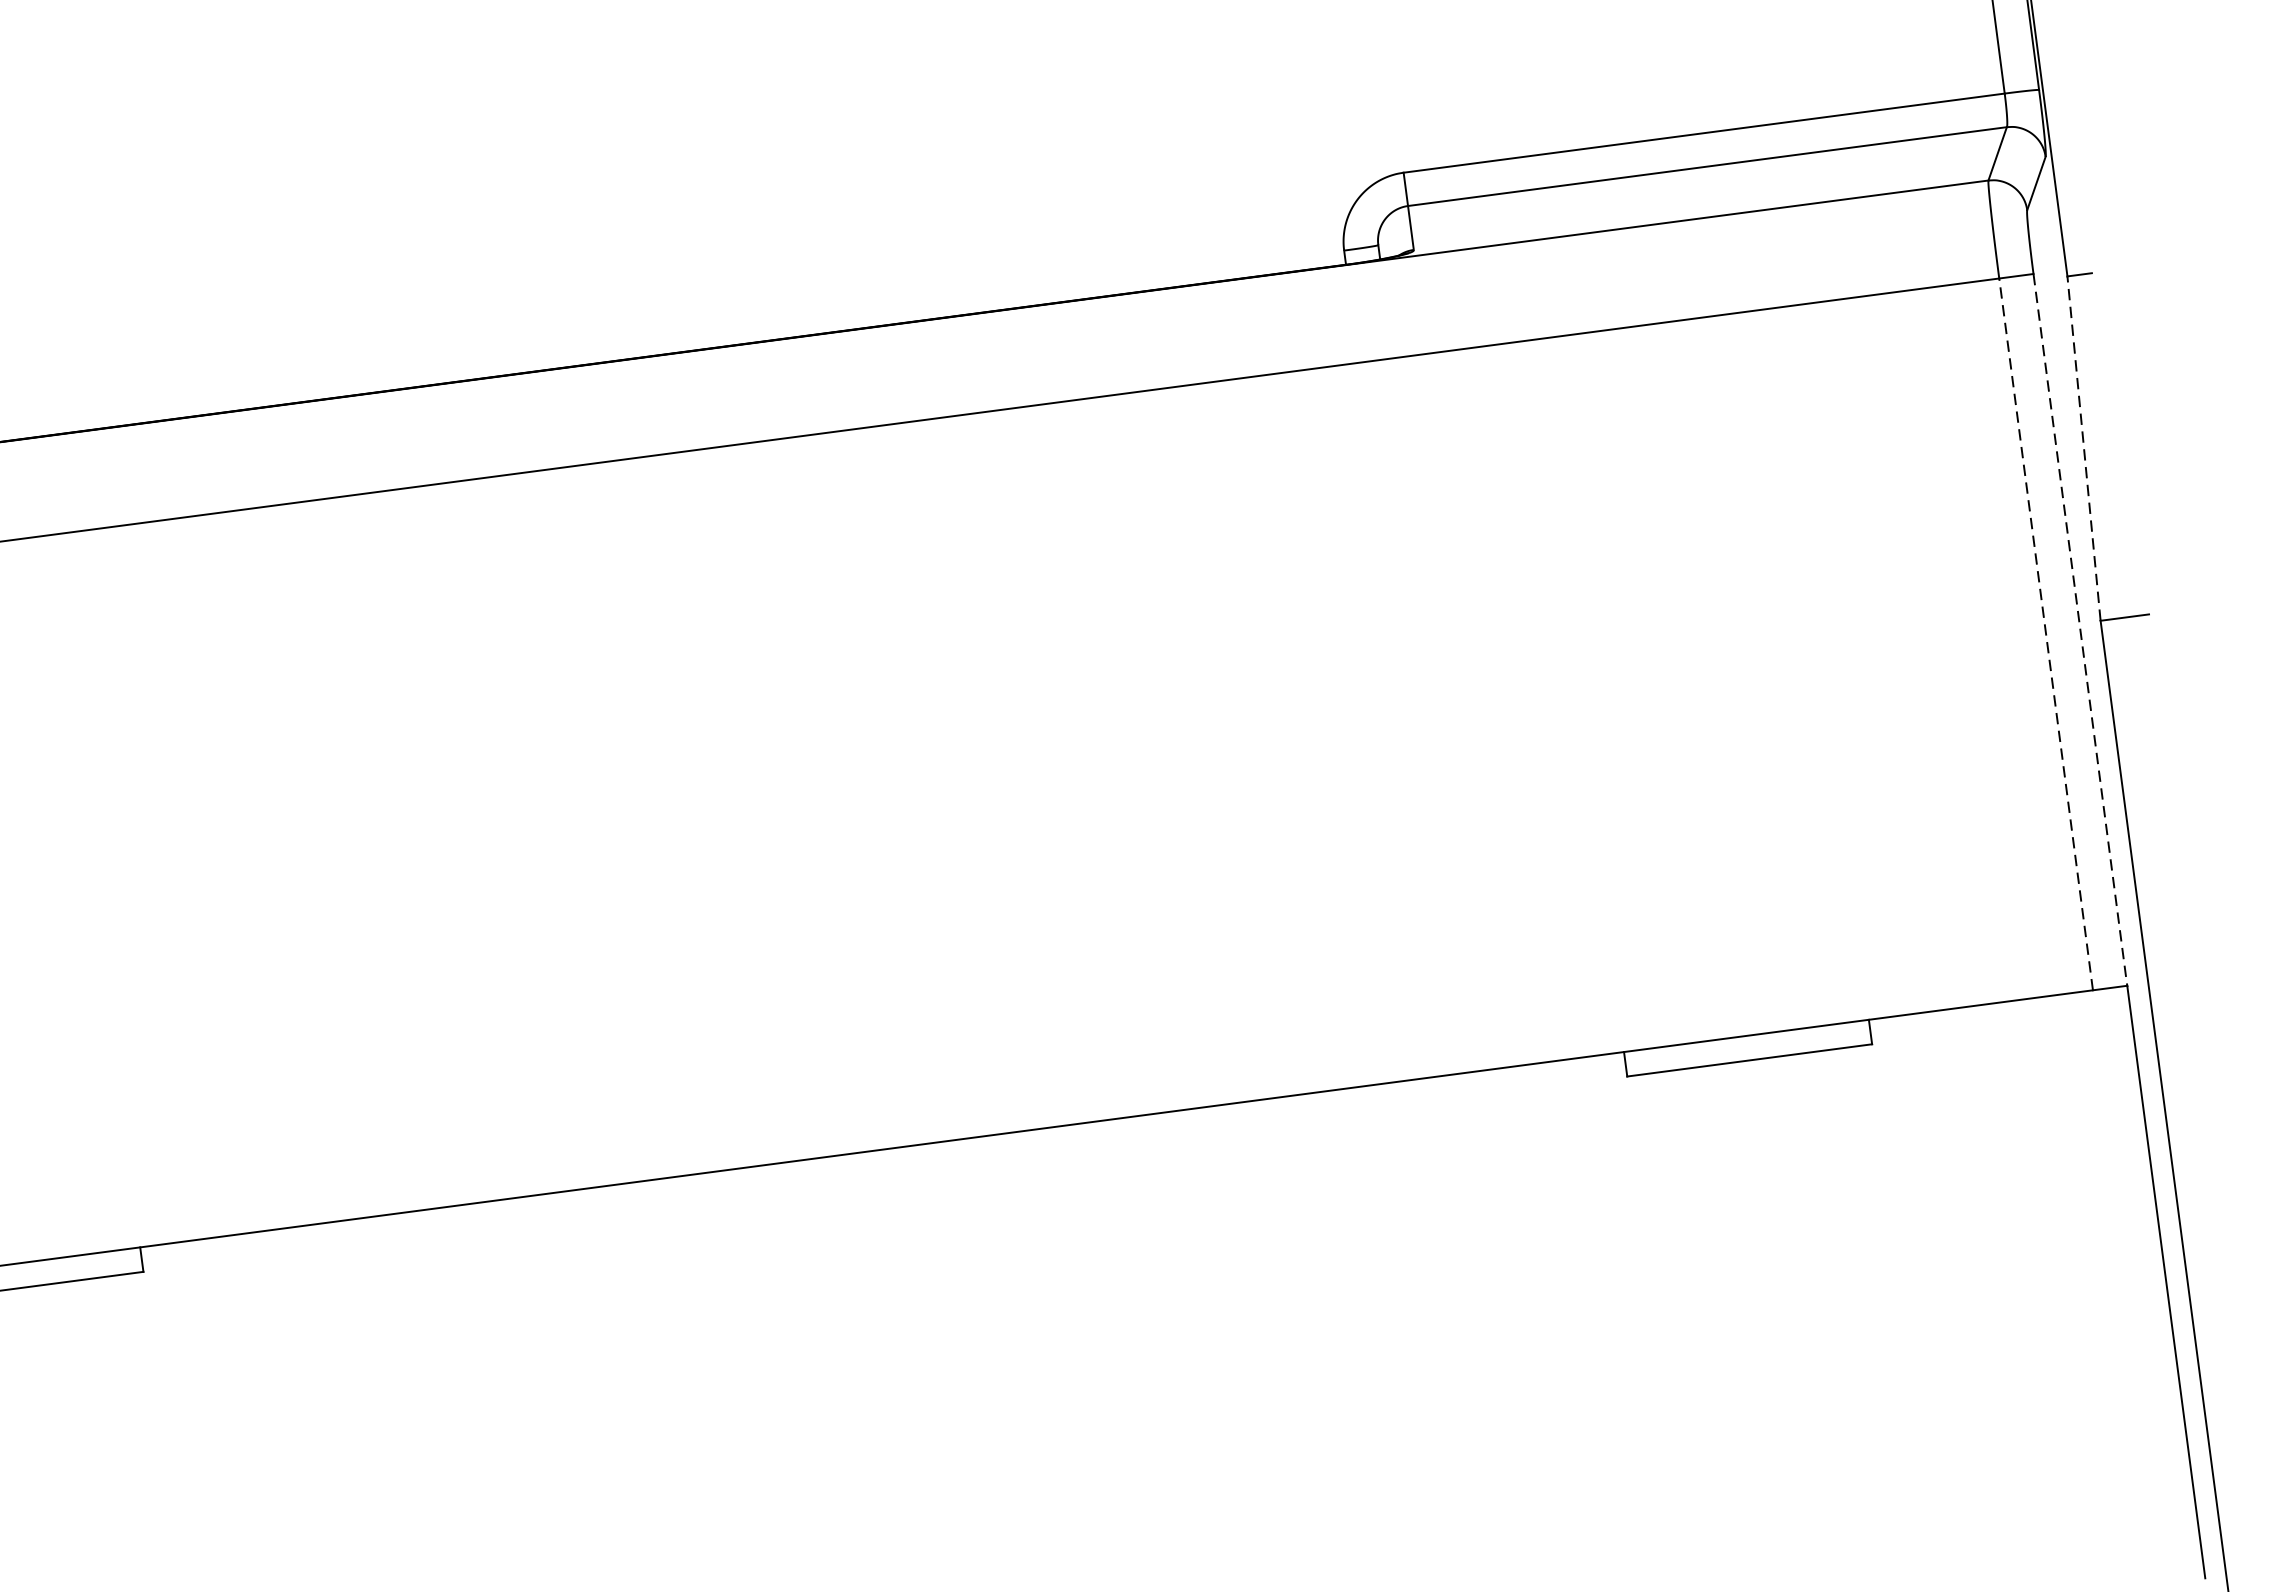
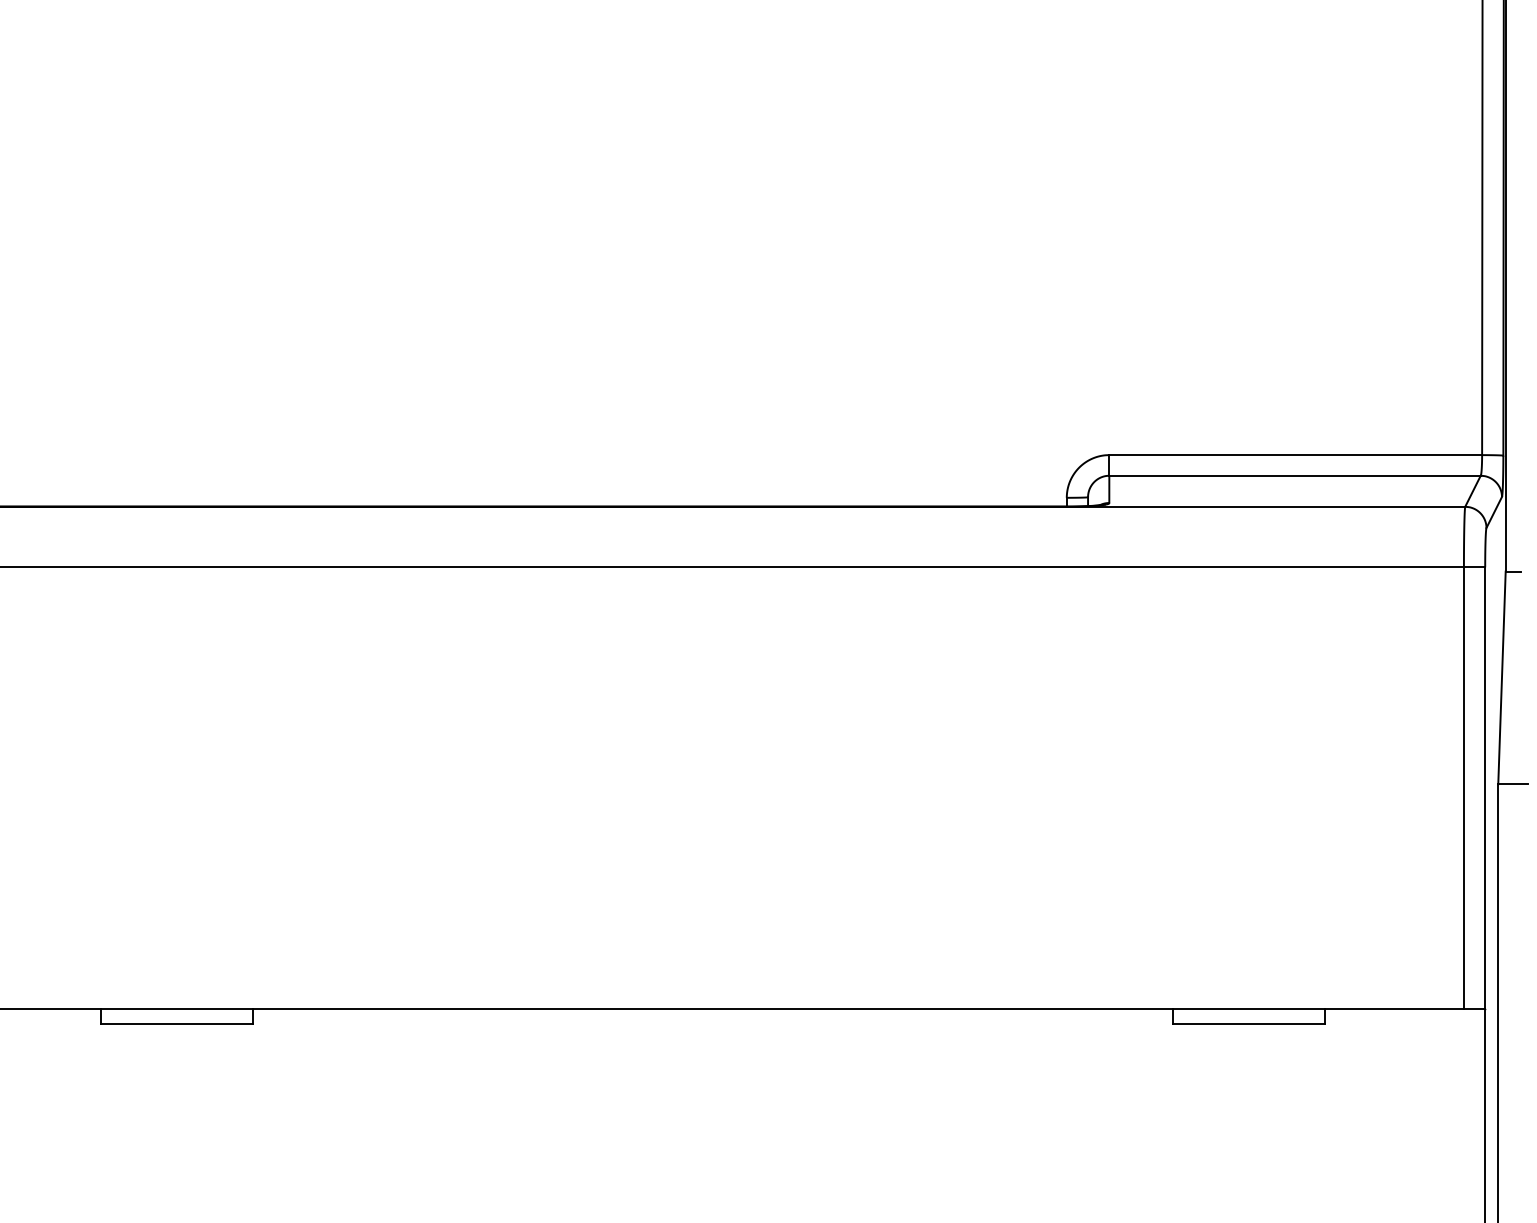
line: (2084, 447) -> (1502, 677), dashed -> solid
line: (2080, 630) -> (1485, 788), dashed -> solid
line: (2045, 635) -> (1463, 788), dashed -> solid

